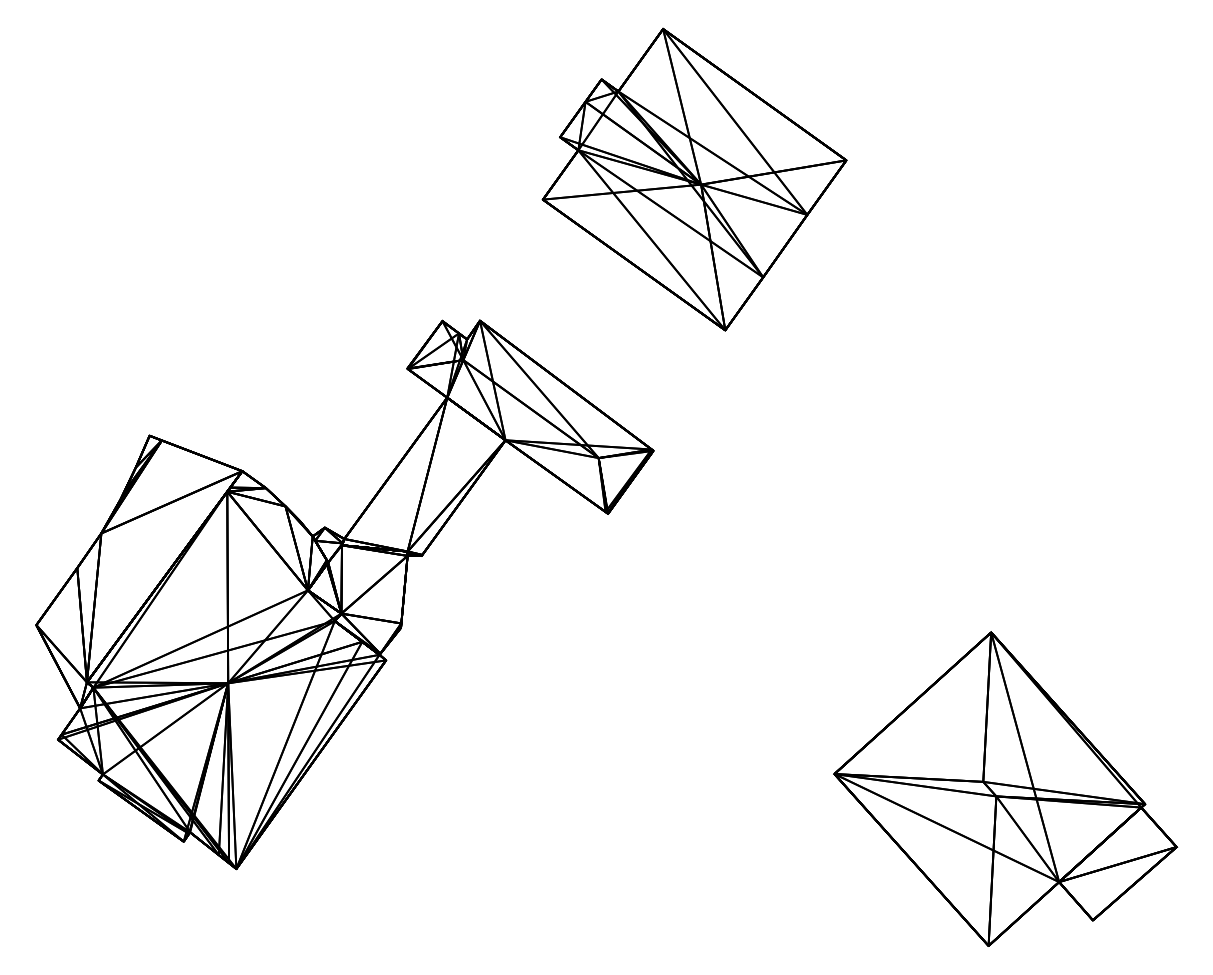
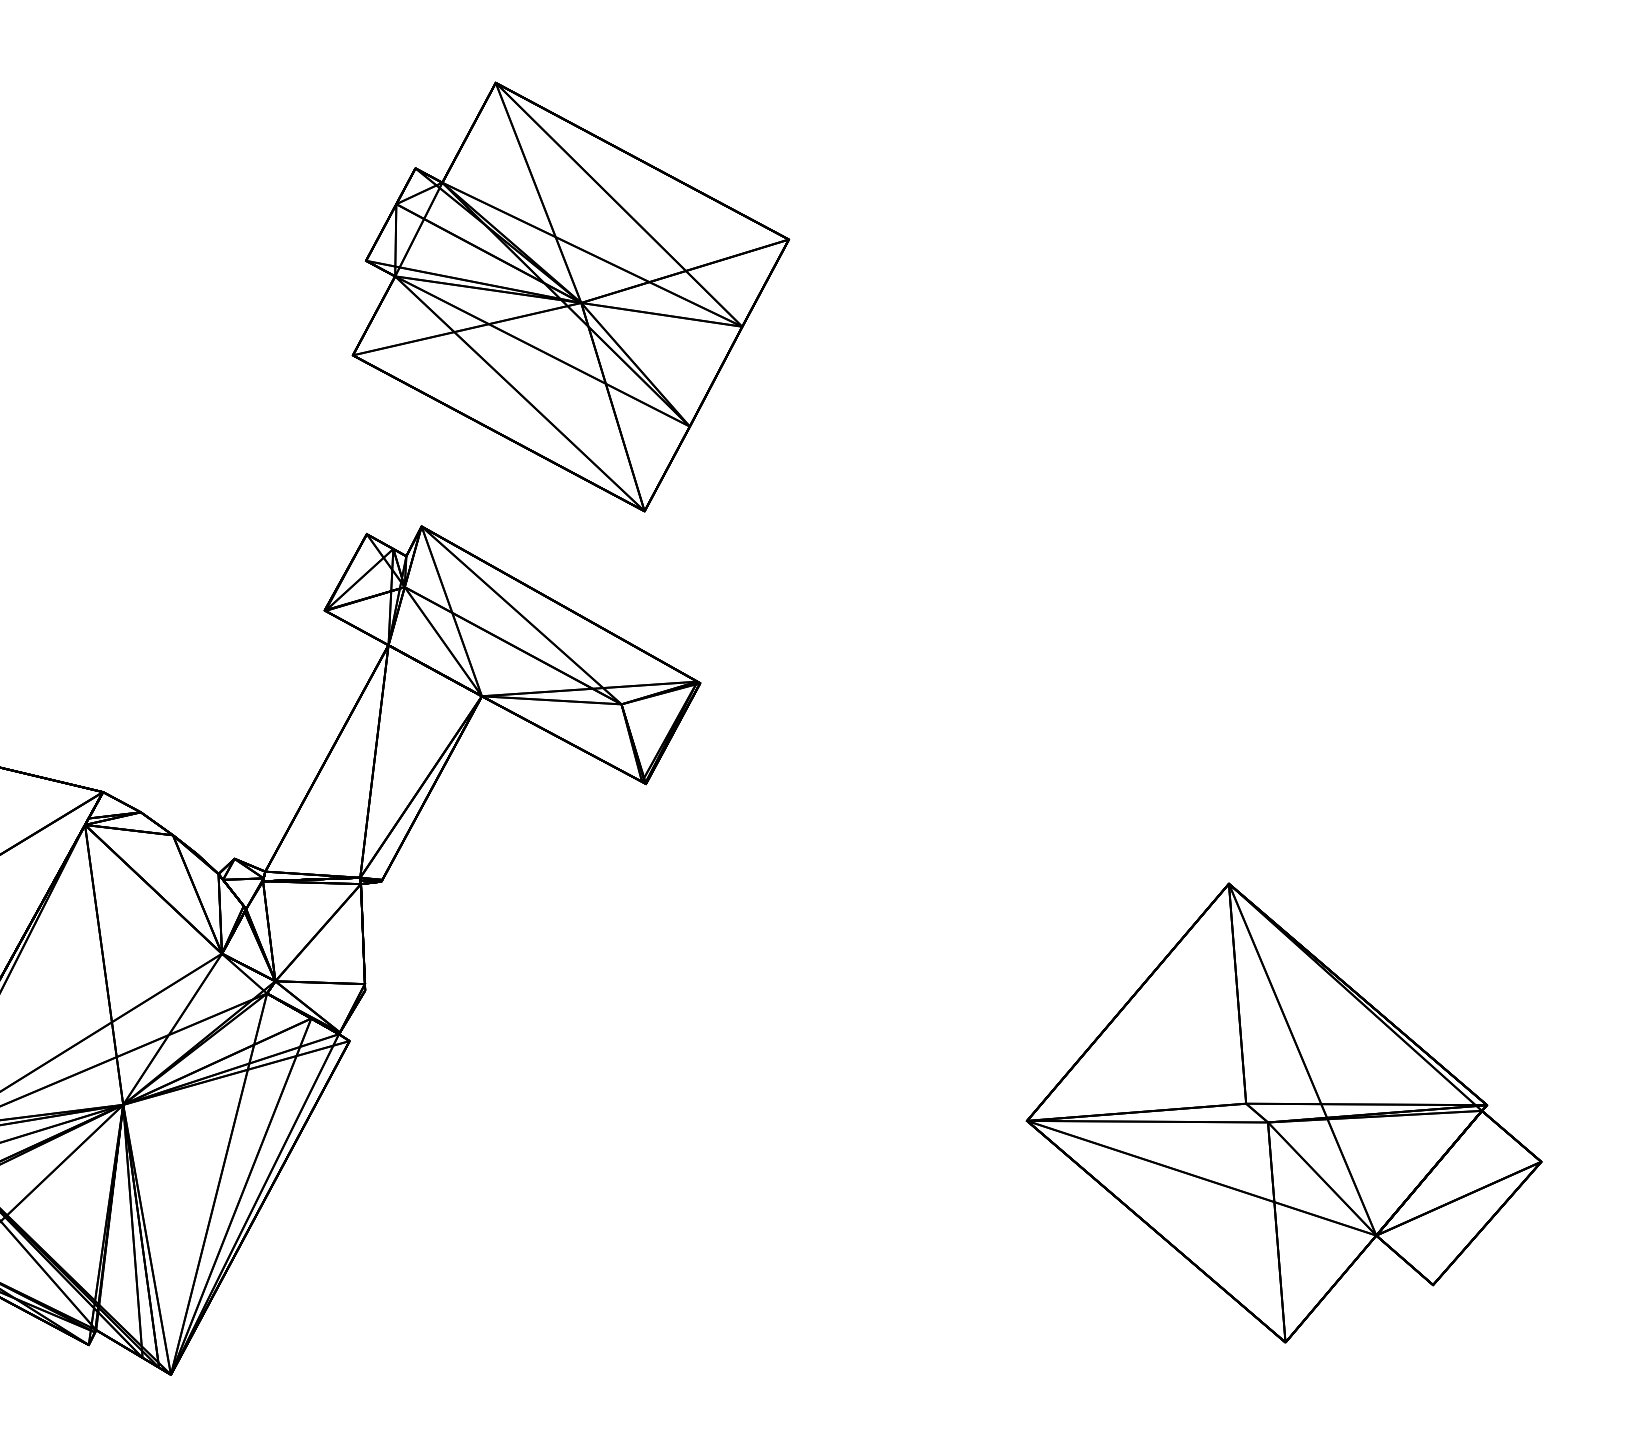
part: (694, 179) -> (570, 296), moved

